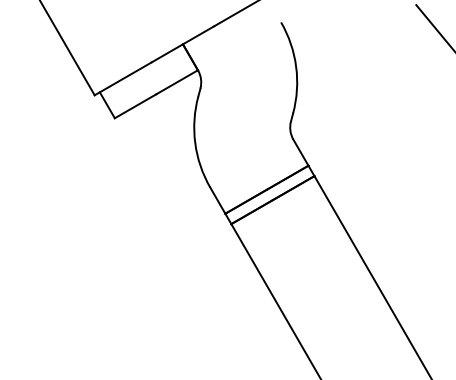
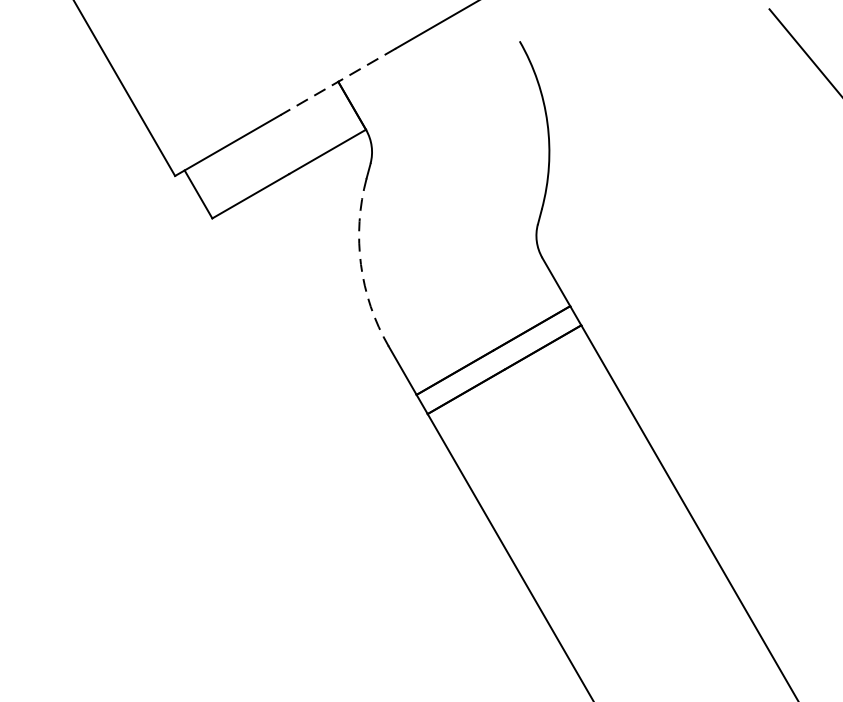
line: (182, 44) -> (337, 82), solid -> dashed
arc: (195, 143) -> (361, 265), solid -> dashed

